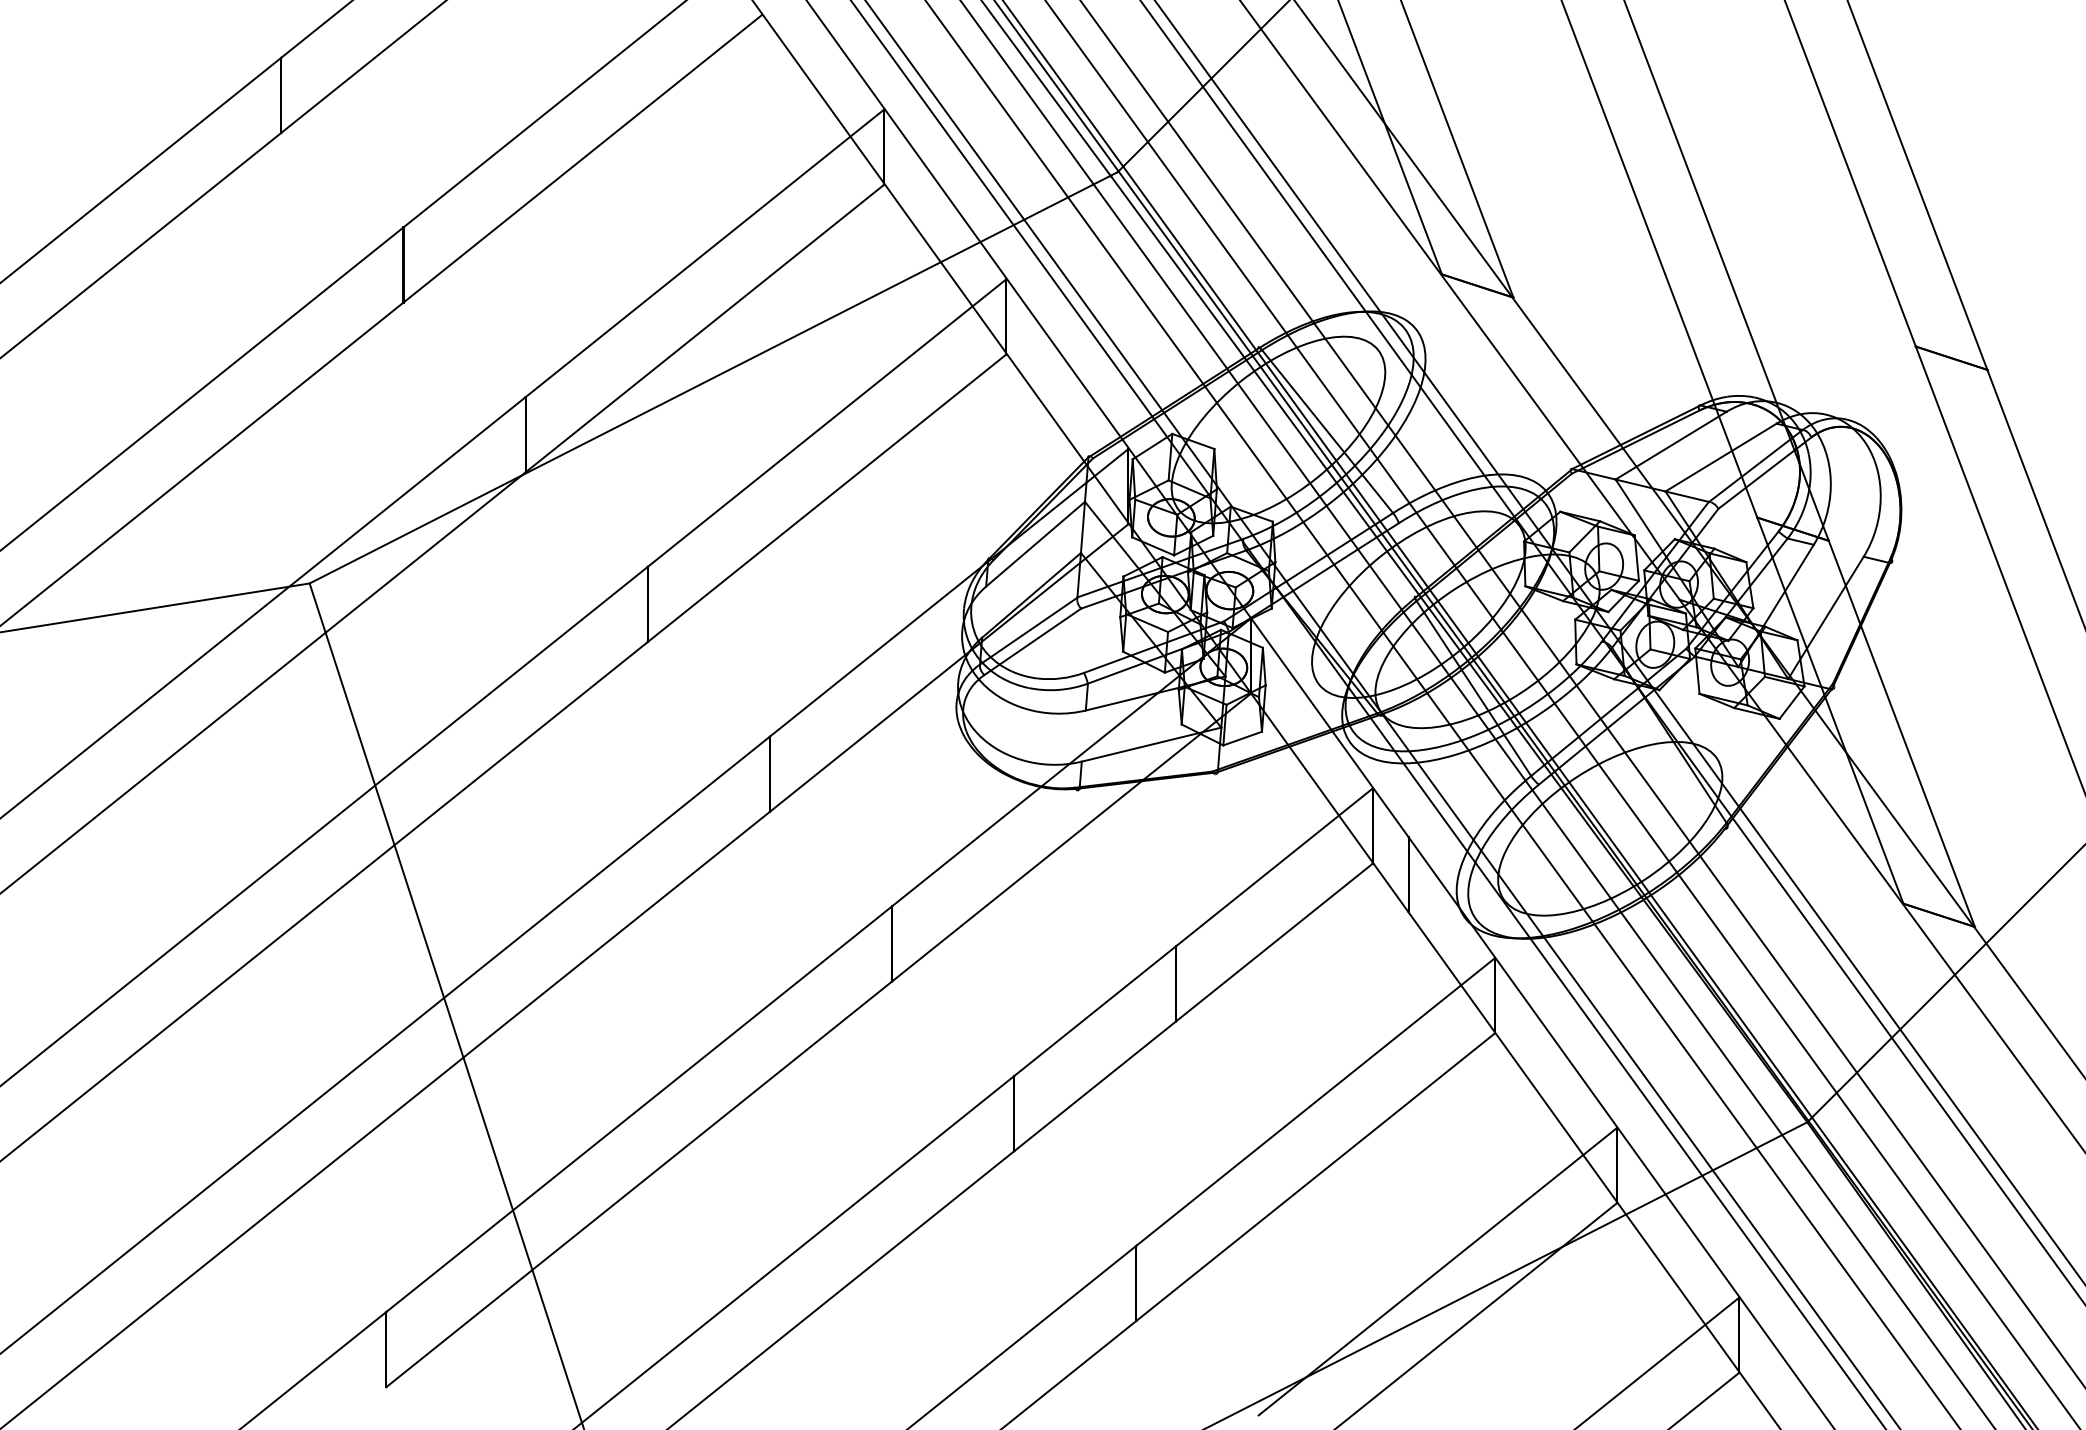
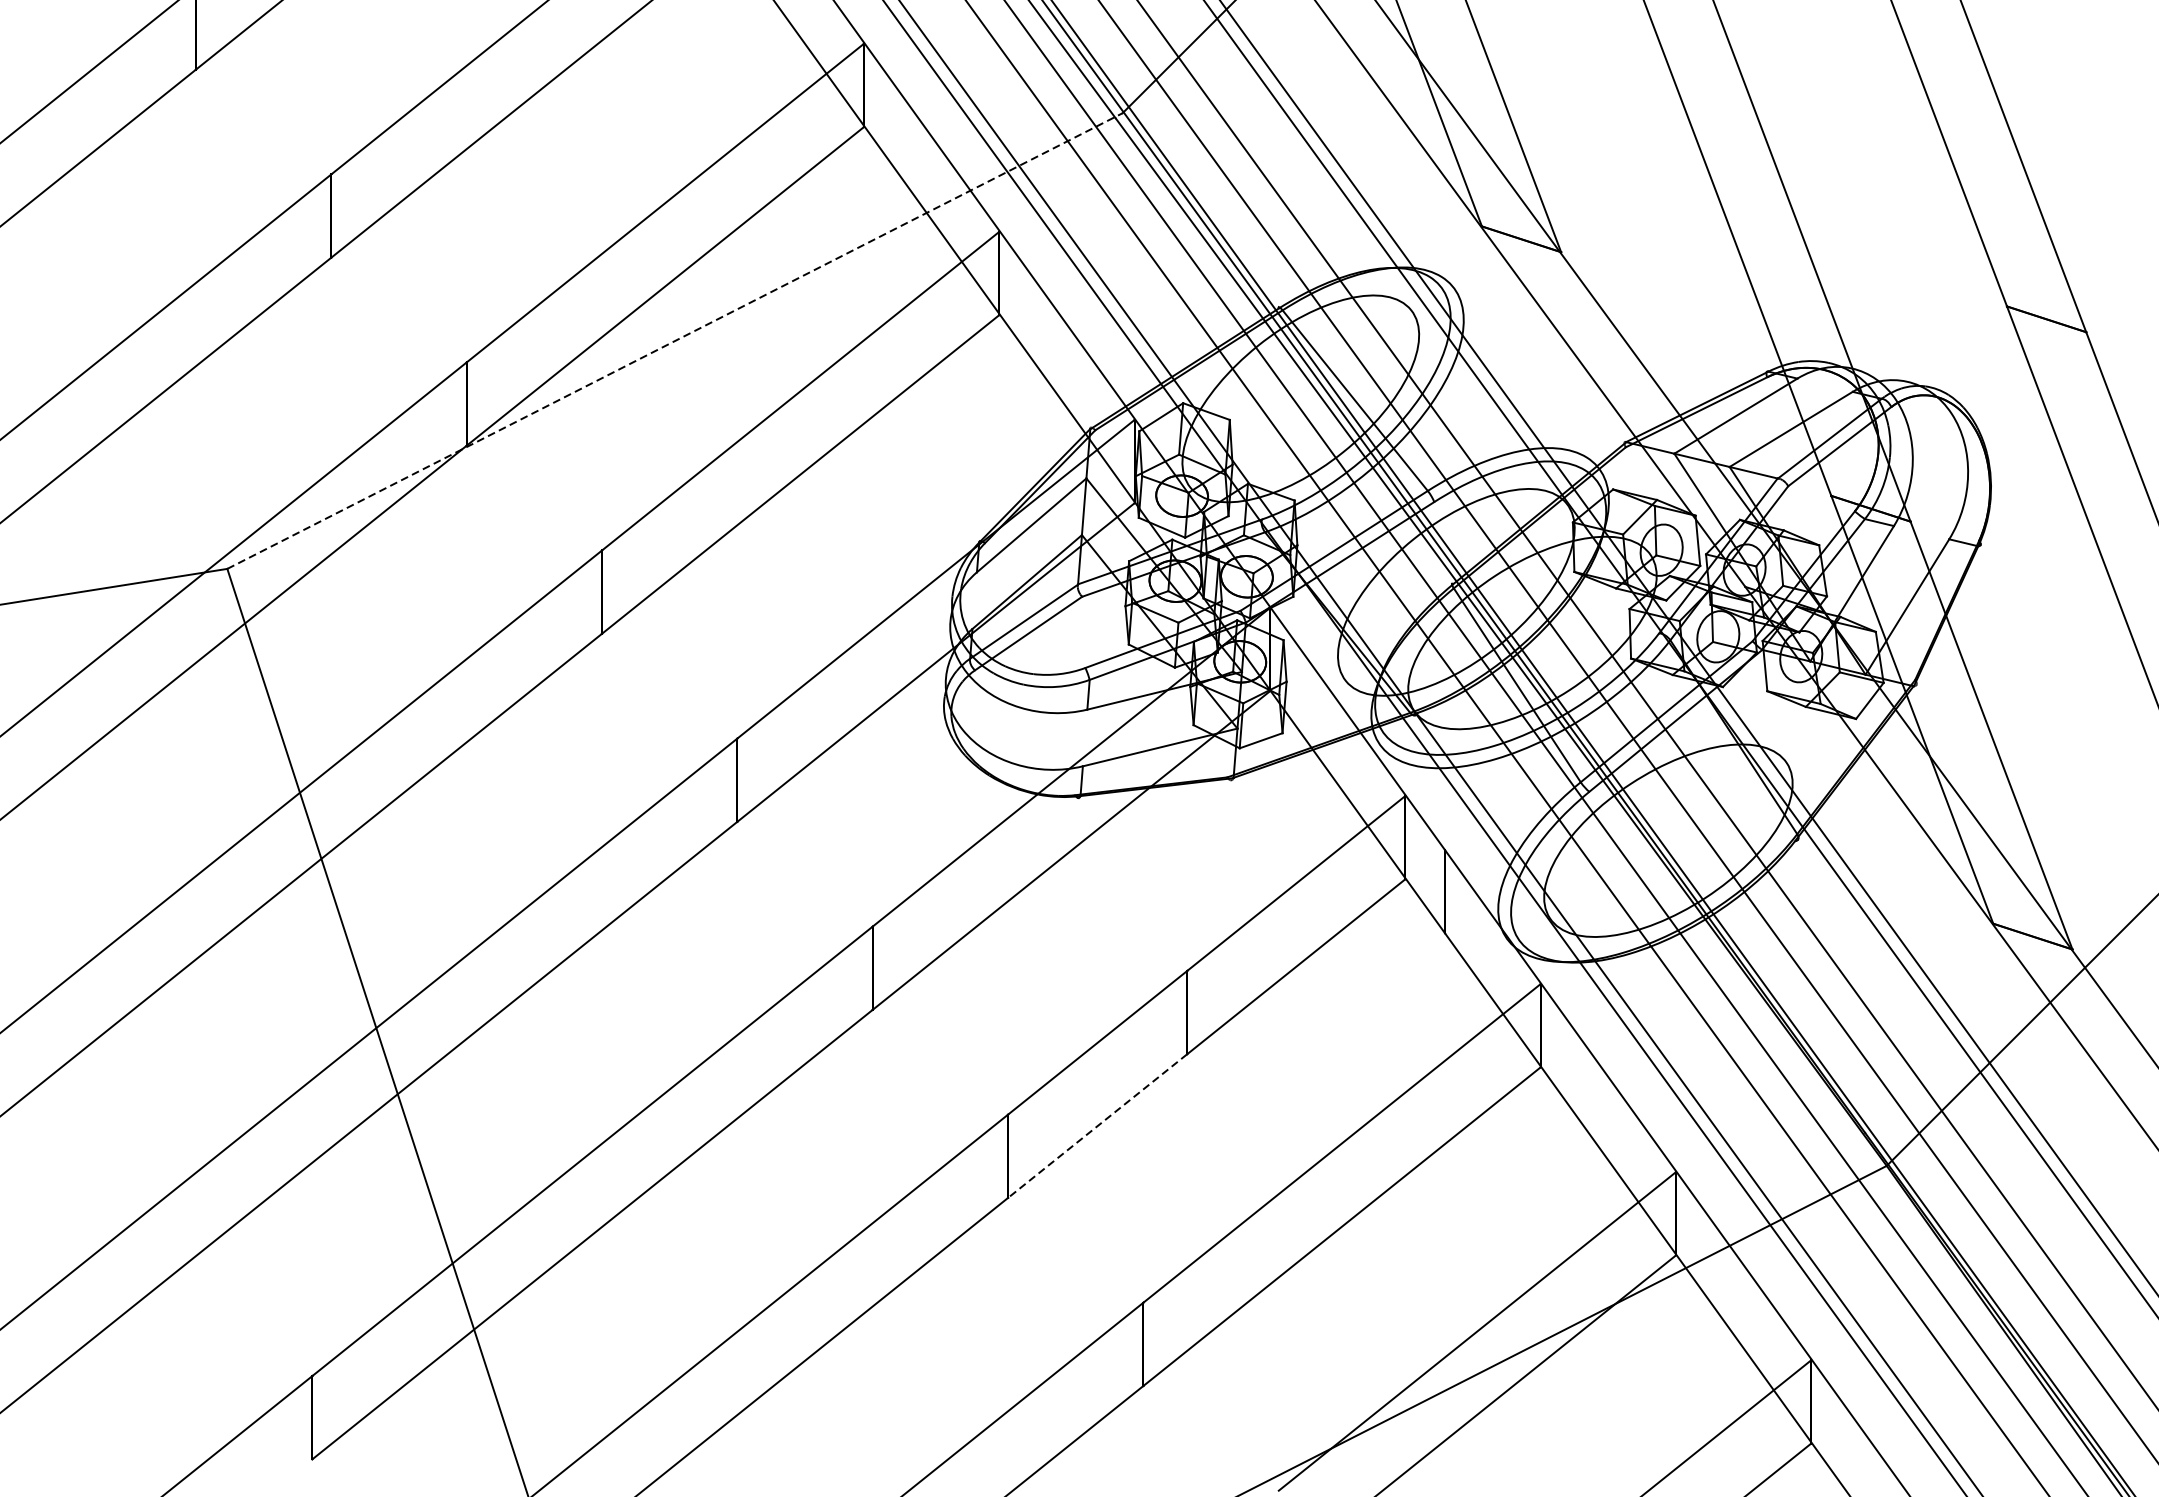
line: (714, 377) -> (675, 340), solid -> dashed
line: (1095, 1086) -> (1098, 1126), solid -> dashed

